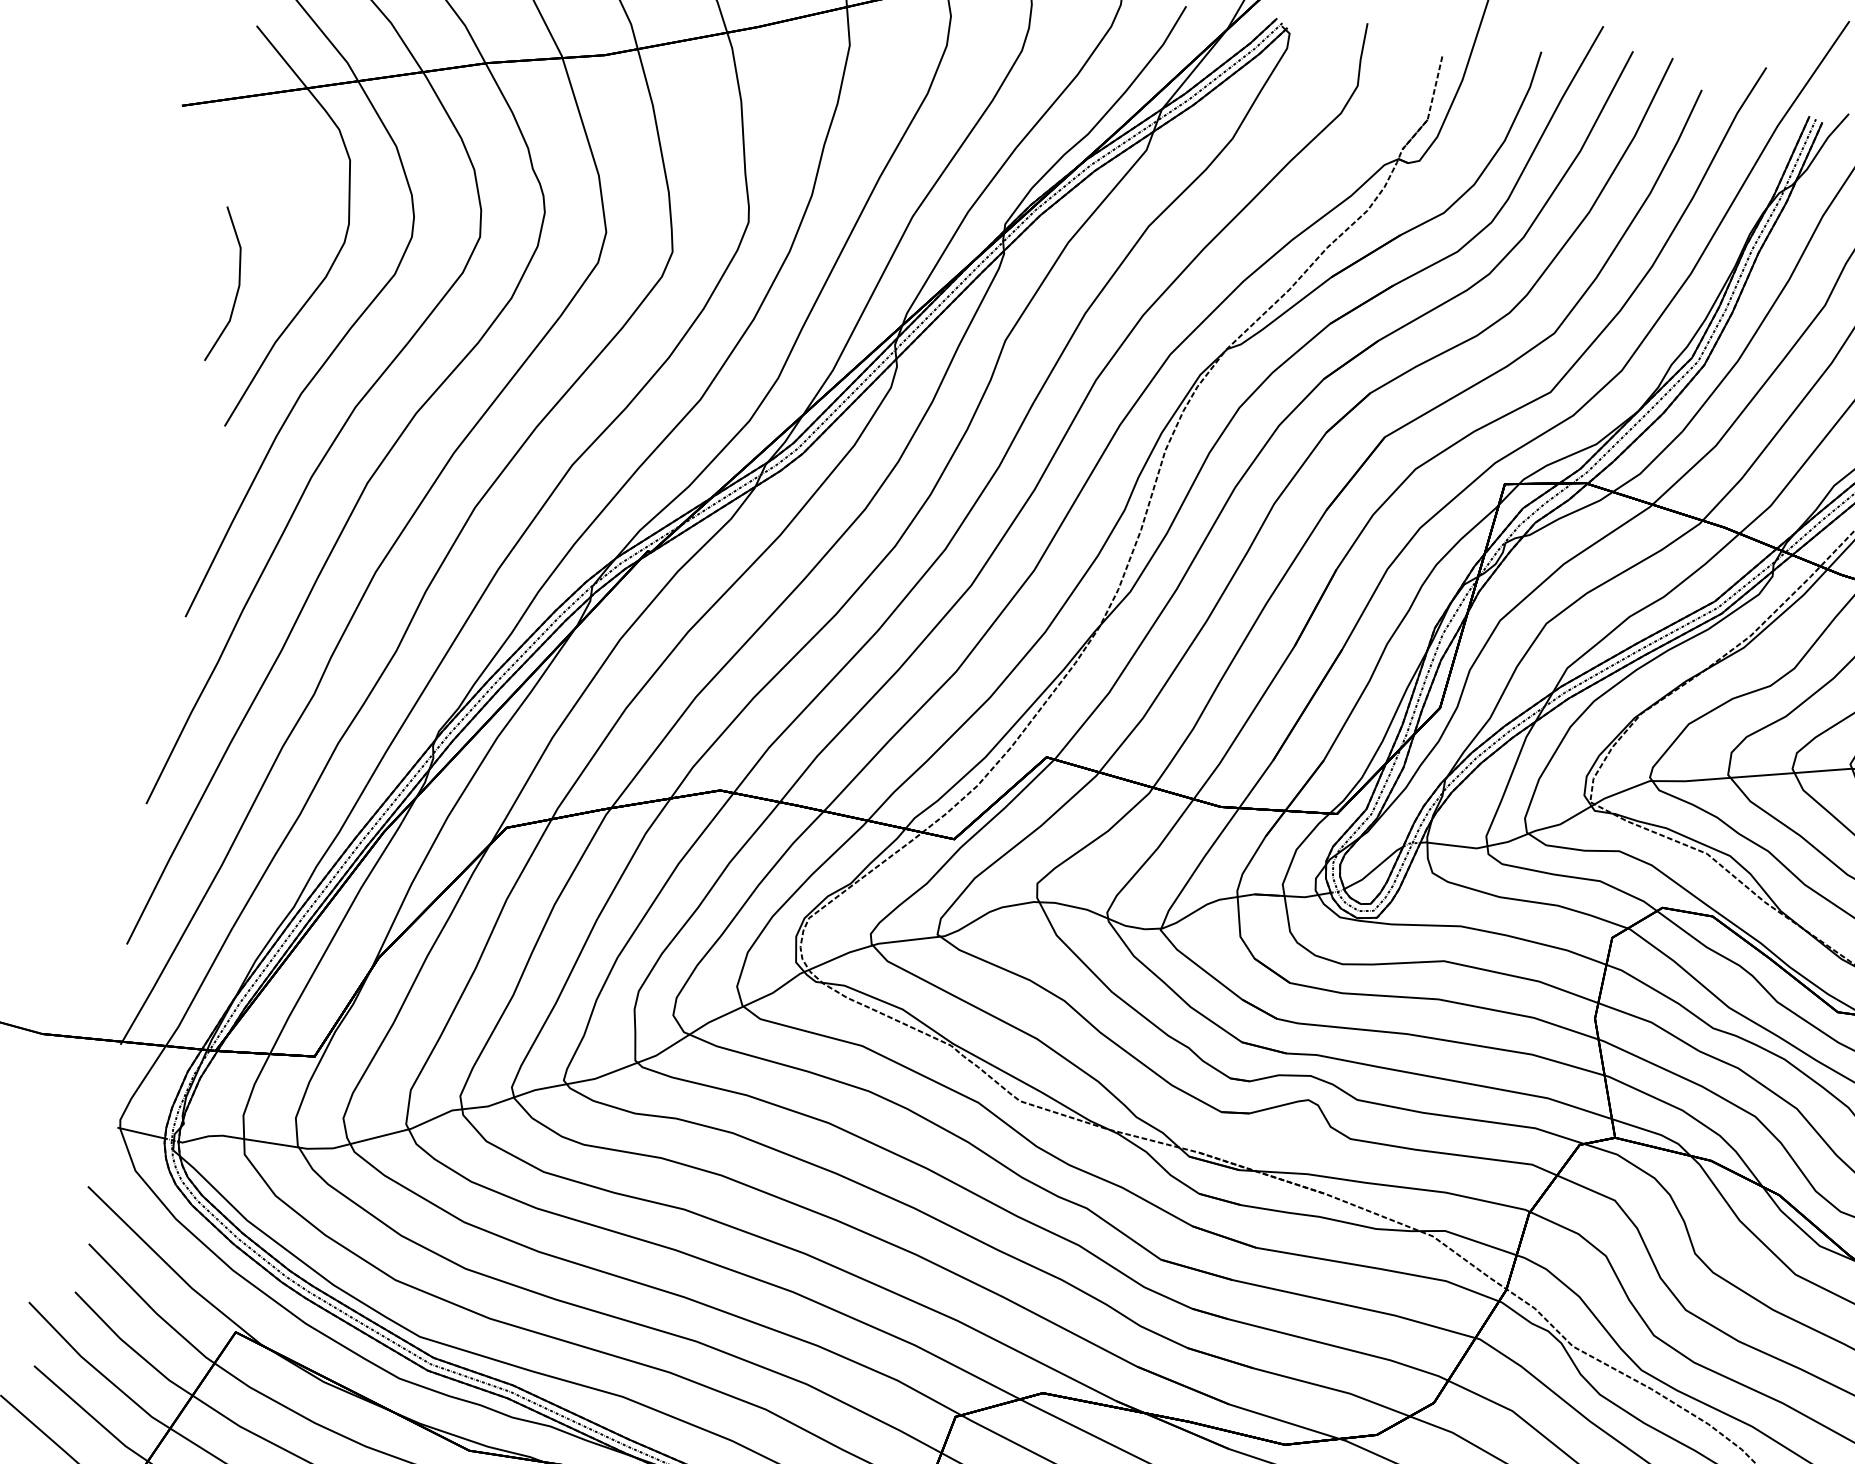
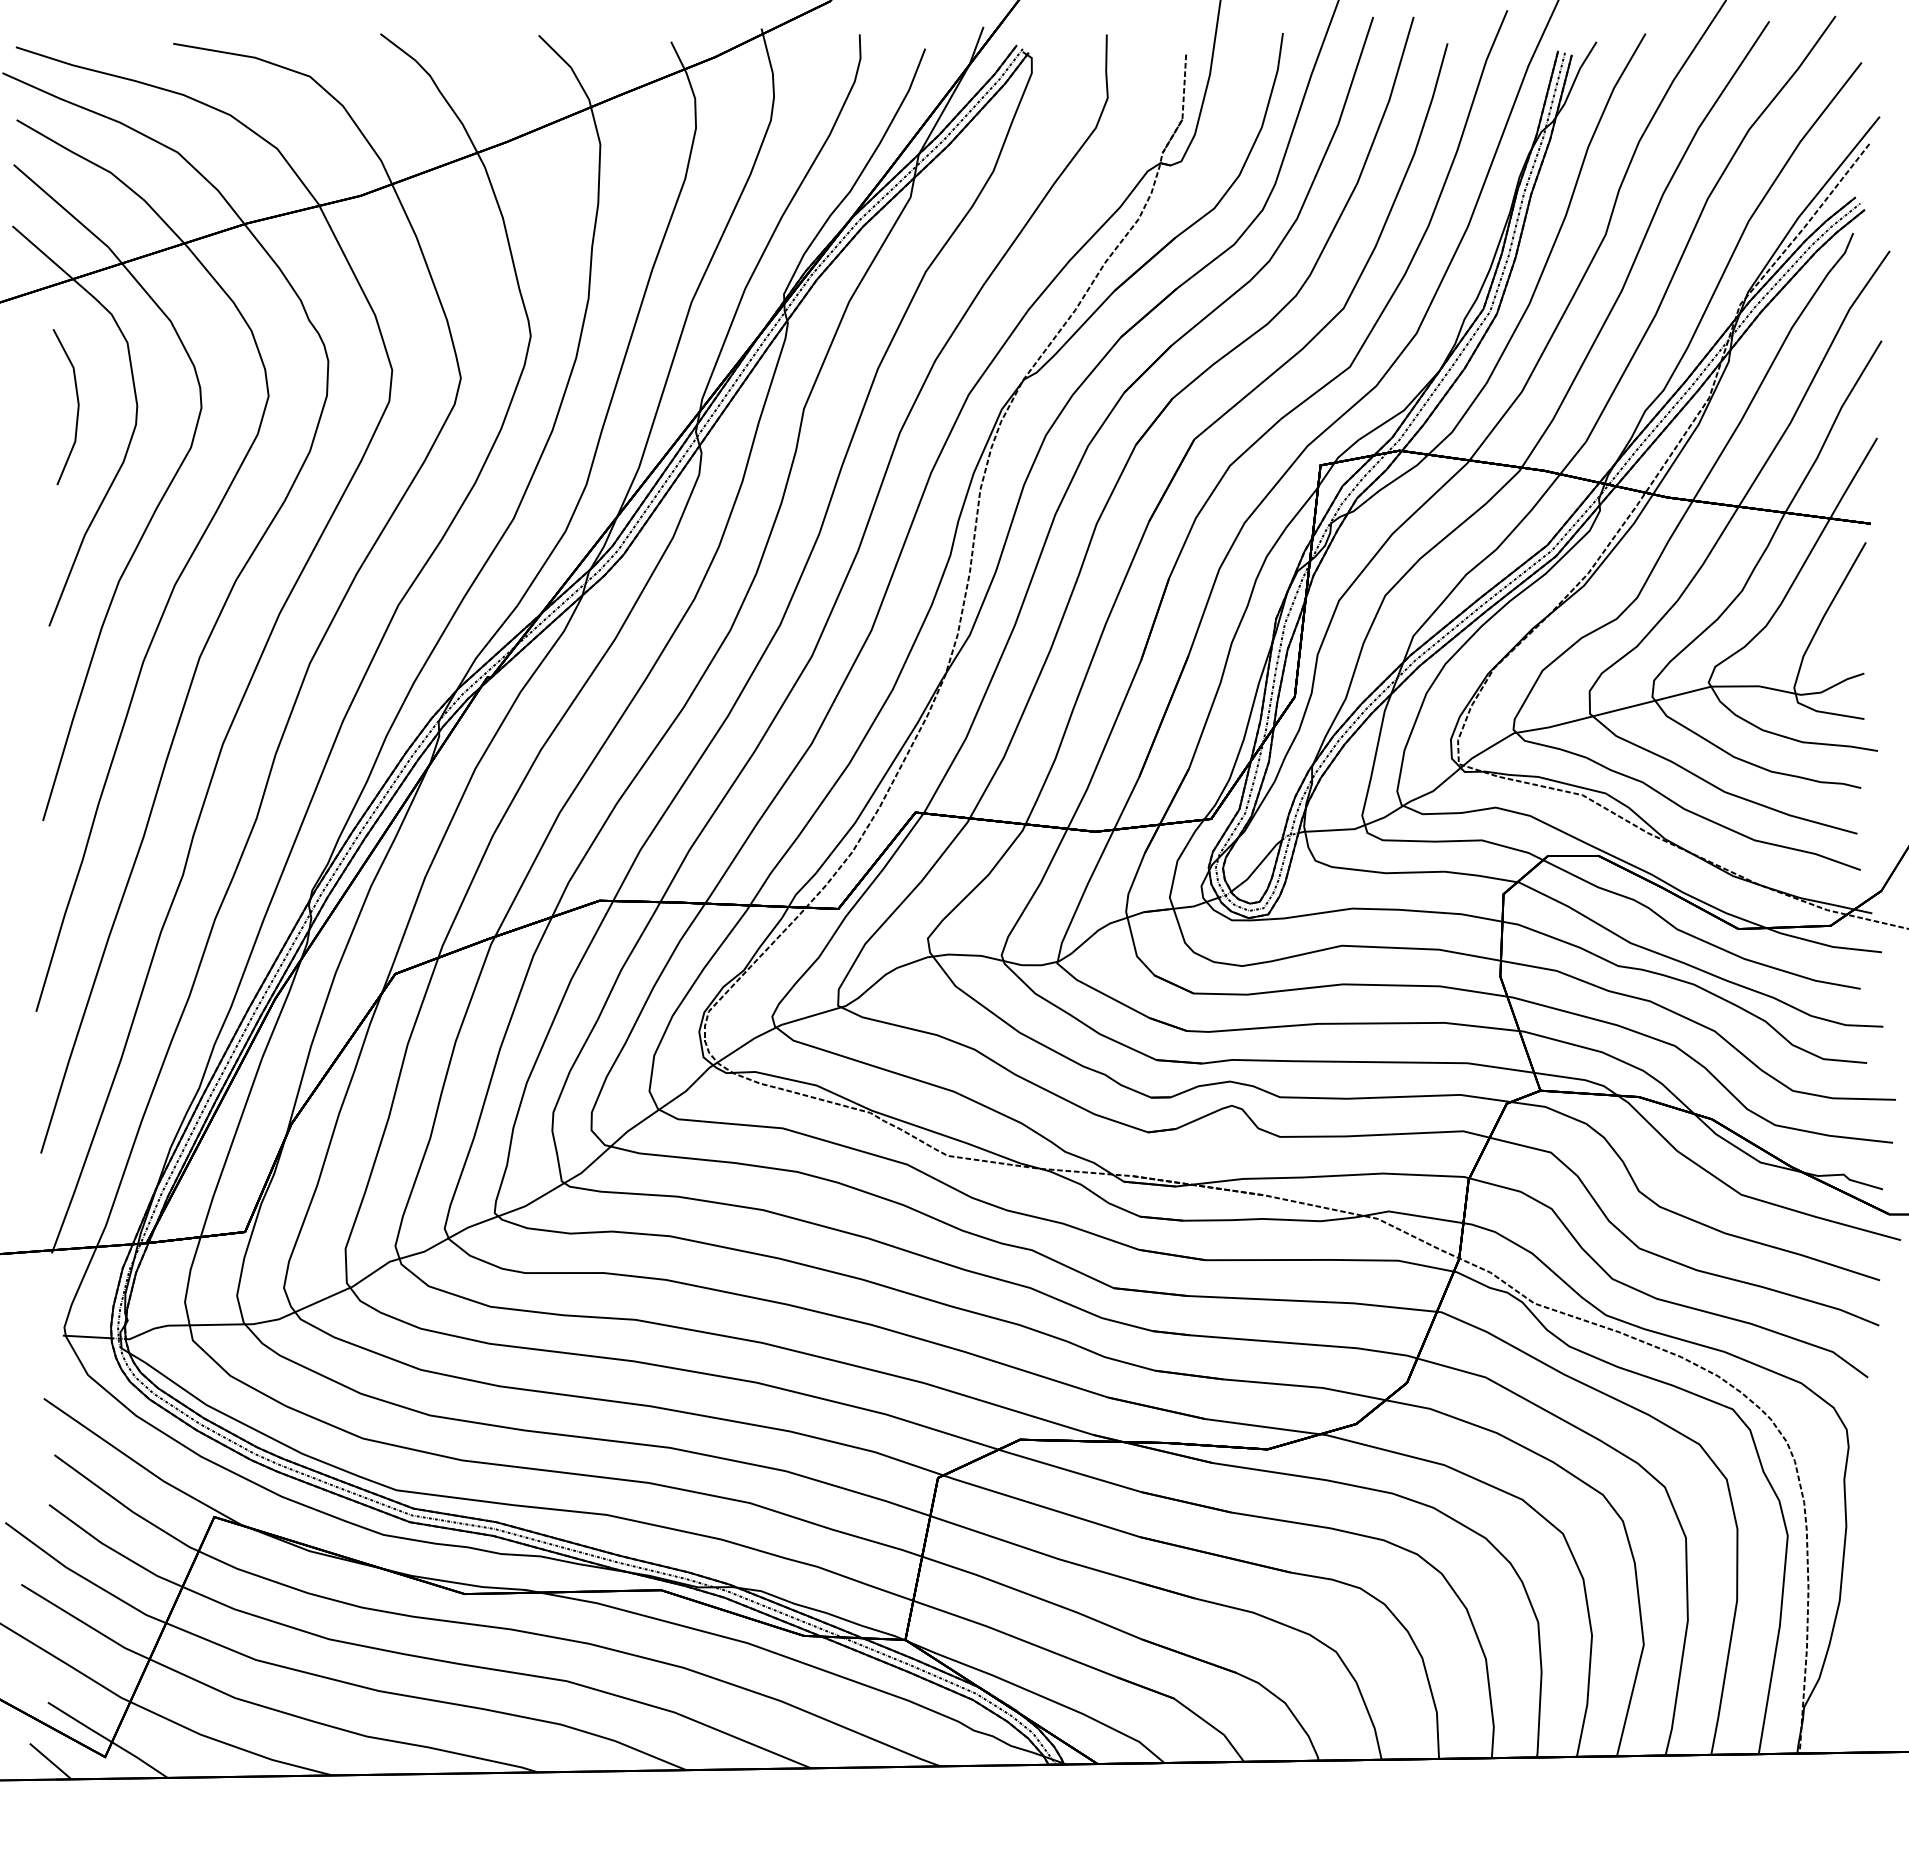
line: (237, 287) -> (77, 407), moved

